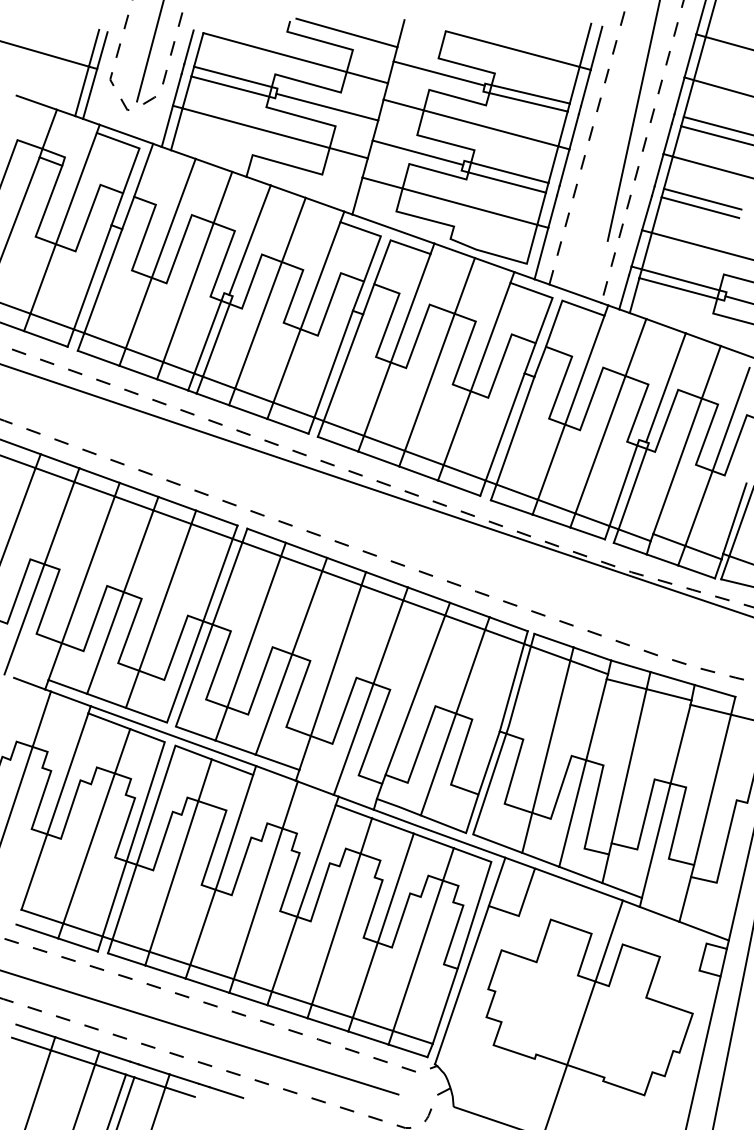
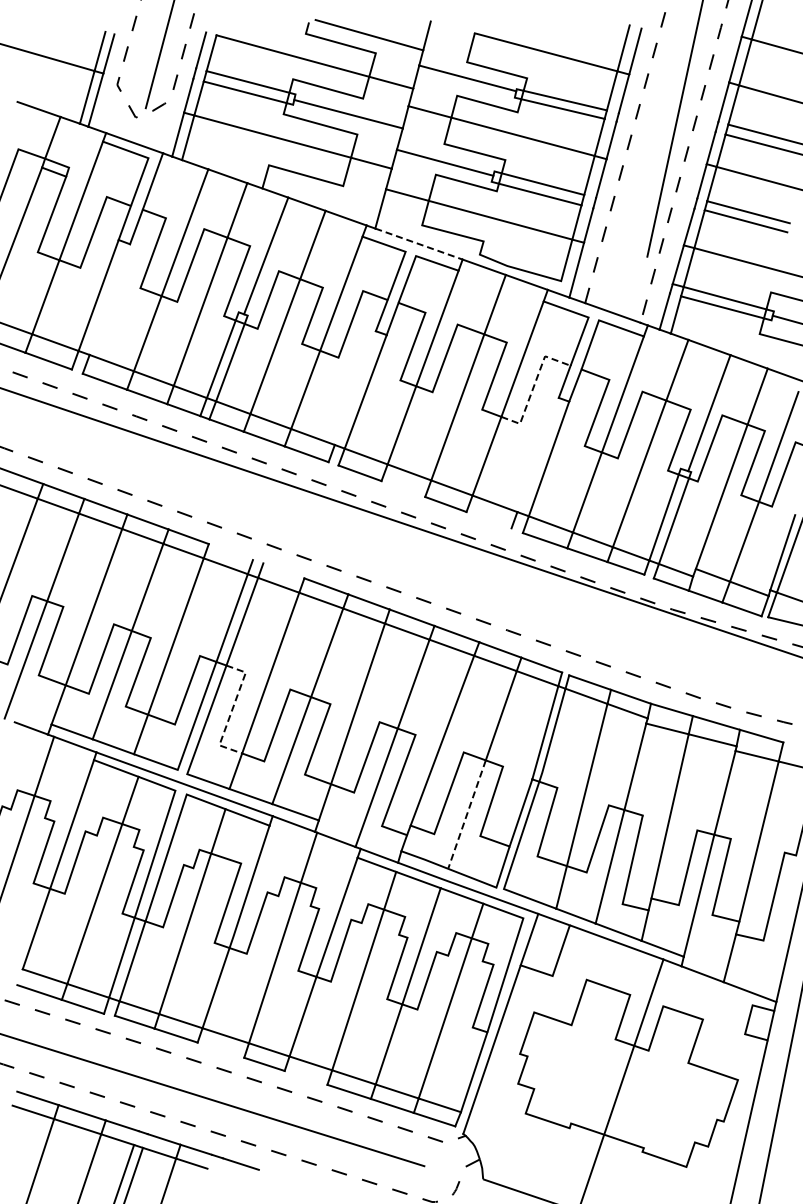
line: (393, 229) -> (419, 244), solid -> dashed
line: (102, 281) -> (109, 299), removed
line: (501, 361) -> (534, 385), solid -> dashed
line: (332, 363) -> (354, 387), removed
line: (504, 426) -> (537, 454), removed
line: (378, 458) -> (403, 488), removed
line: (458, 488) -> (488, 520), removed
line: (216, 518) -> (230, 552), removed
line: (266, 535) -> (283, 570), removed
line: (217, 666) -> (231, 710), solid -> dashed
line: (438, 765) -> (466, 815), solid -> dashed
line: (207, 985) -> (220, 1049), removed
line: (286, 1011) -> (305, 1077), removed

